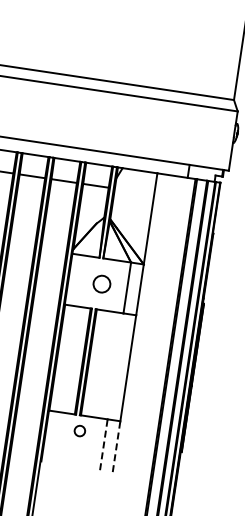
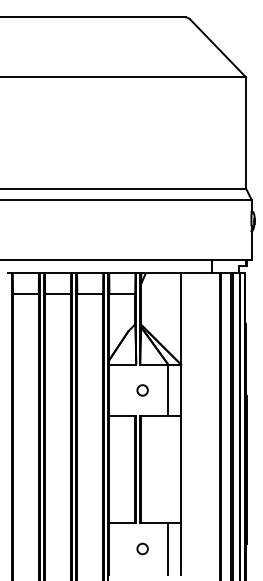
circle: (101, 284) -> (142, 390), size x0.62
circle: (79, 430) -> (142, 548), moved
line: (104, 444) -> (168, 548), dashed -> solid
line: (116, 446) -> (181, 548), dashed -> solid

